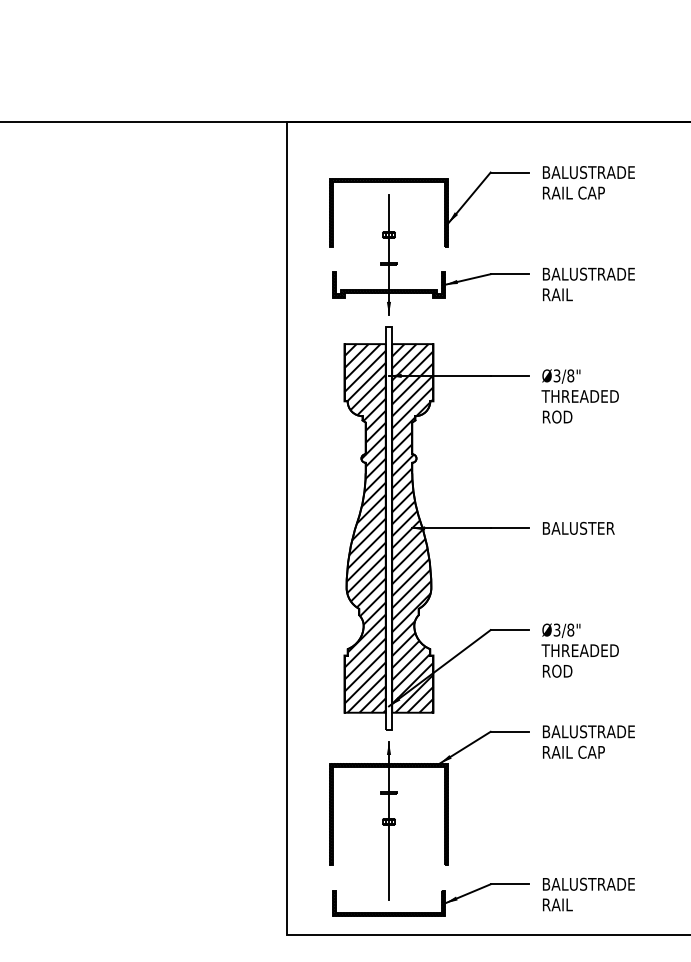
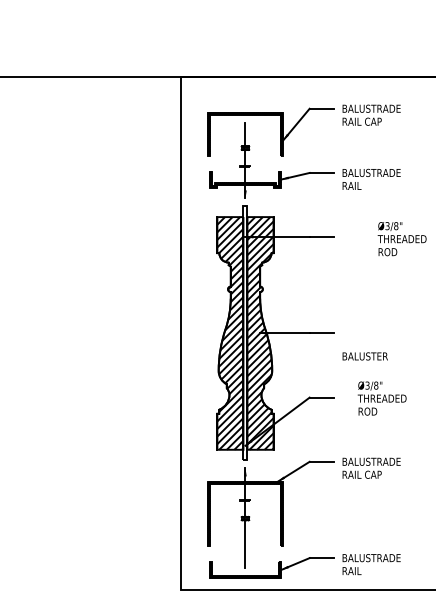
text: (579, 397) -> (401, 239), moved
text: (577, 528) -> (364, 356), moved
text: (579, 650) -> (381, 398), moved

